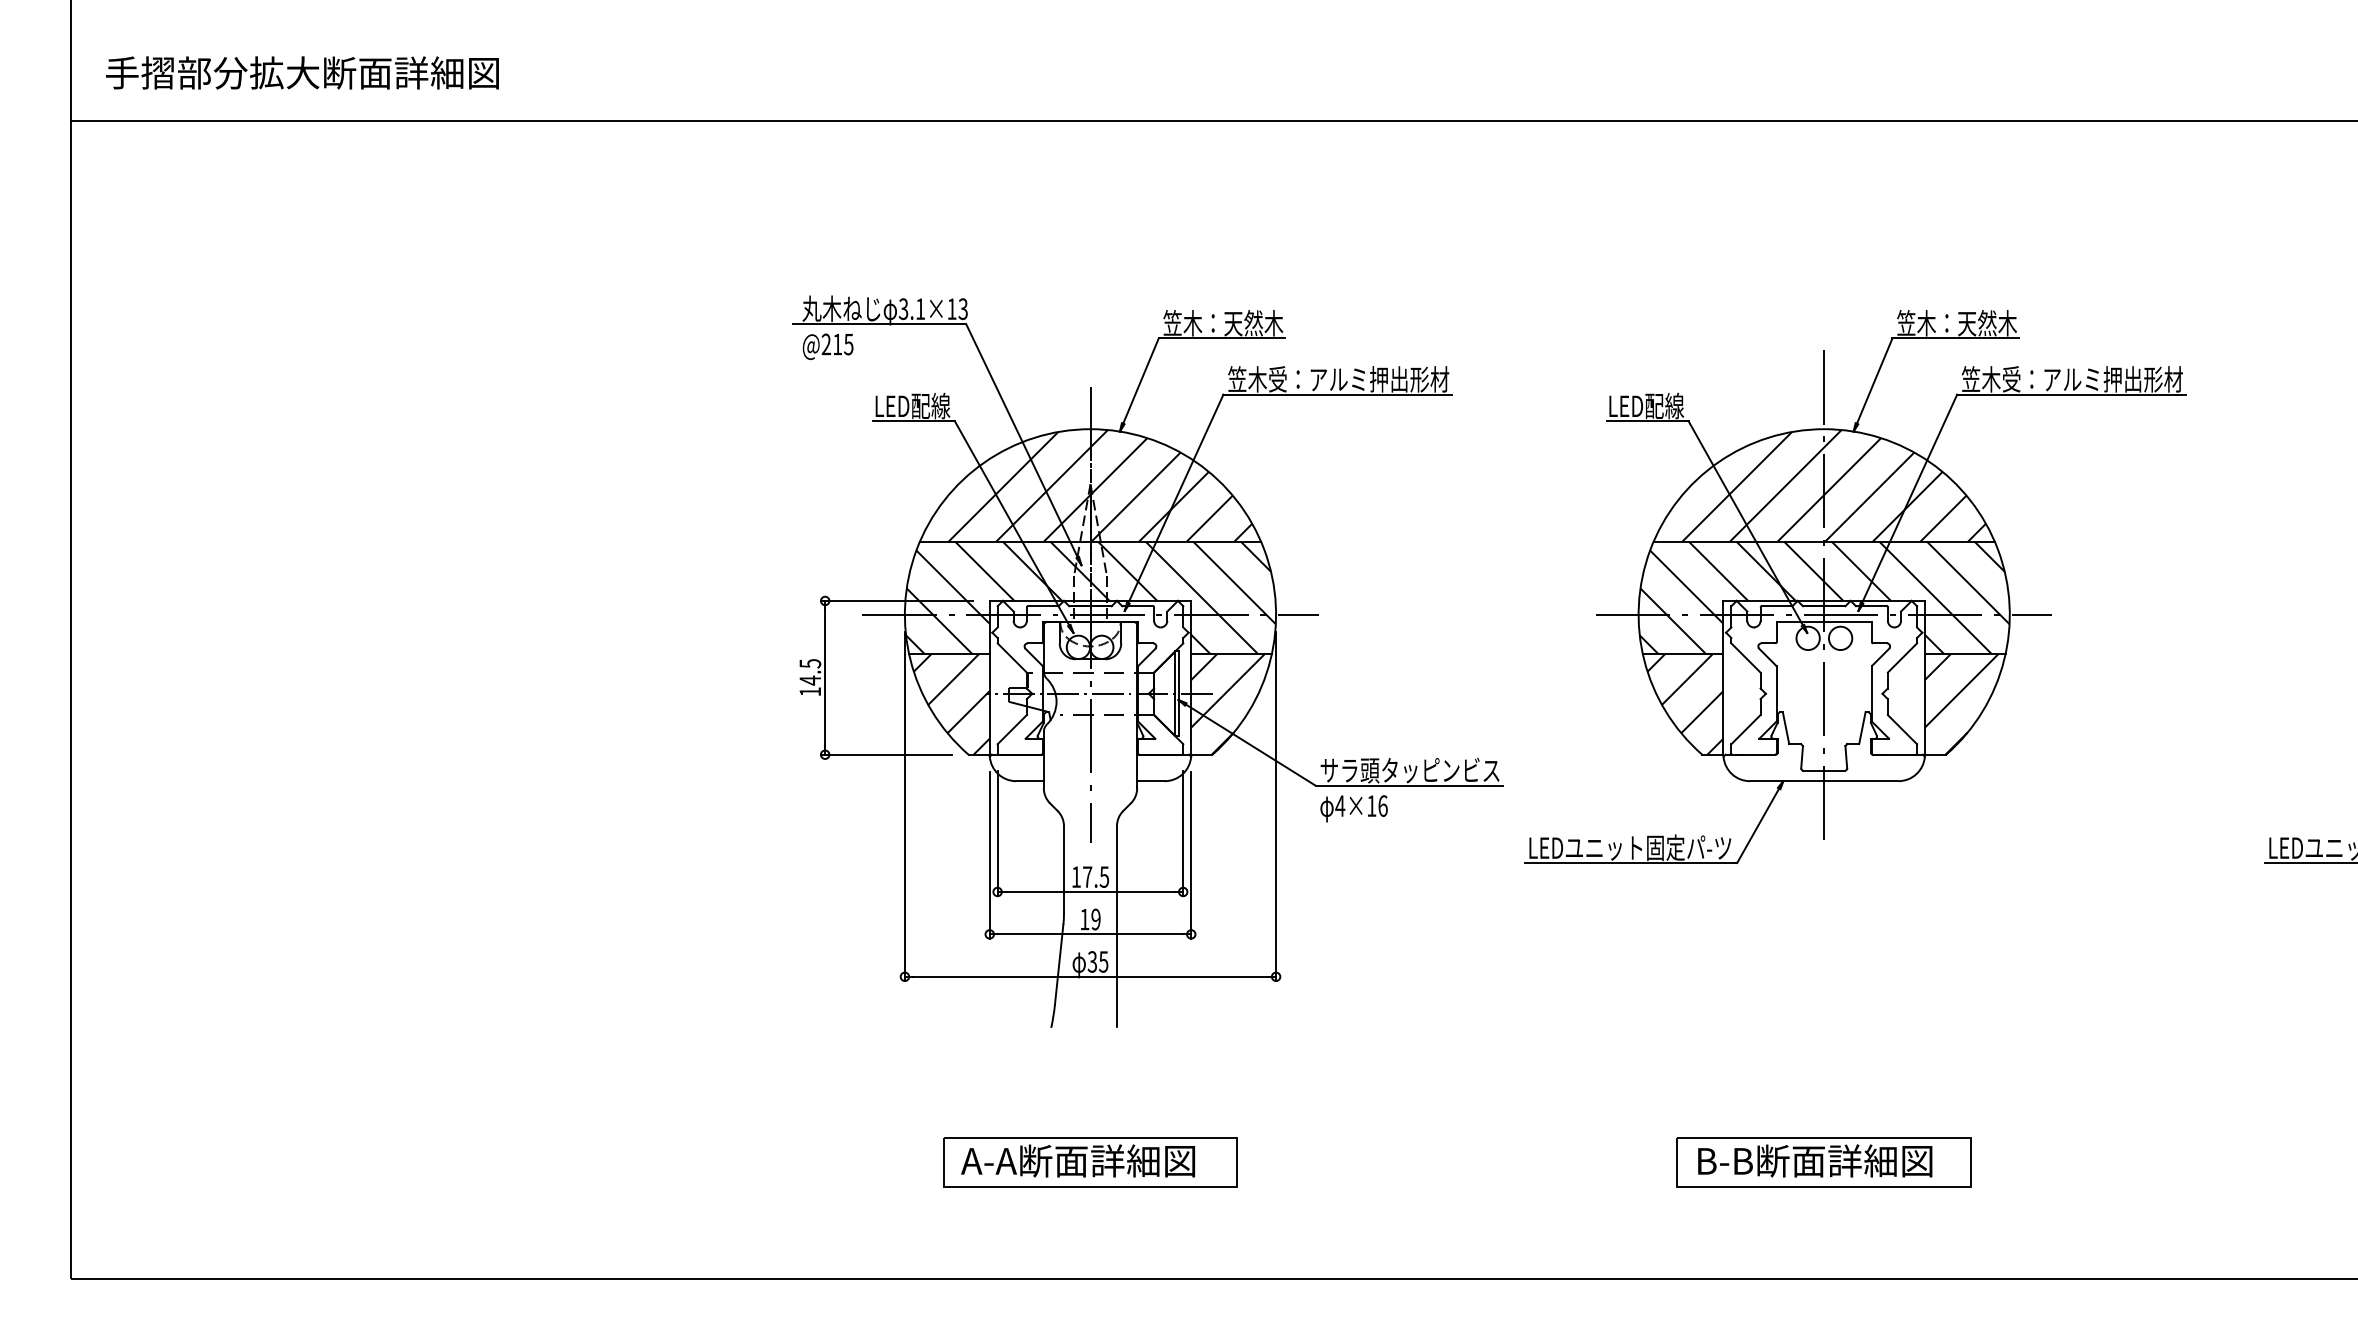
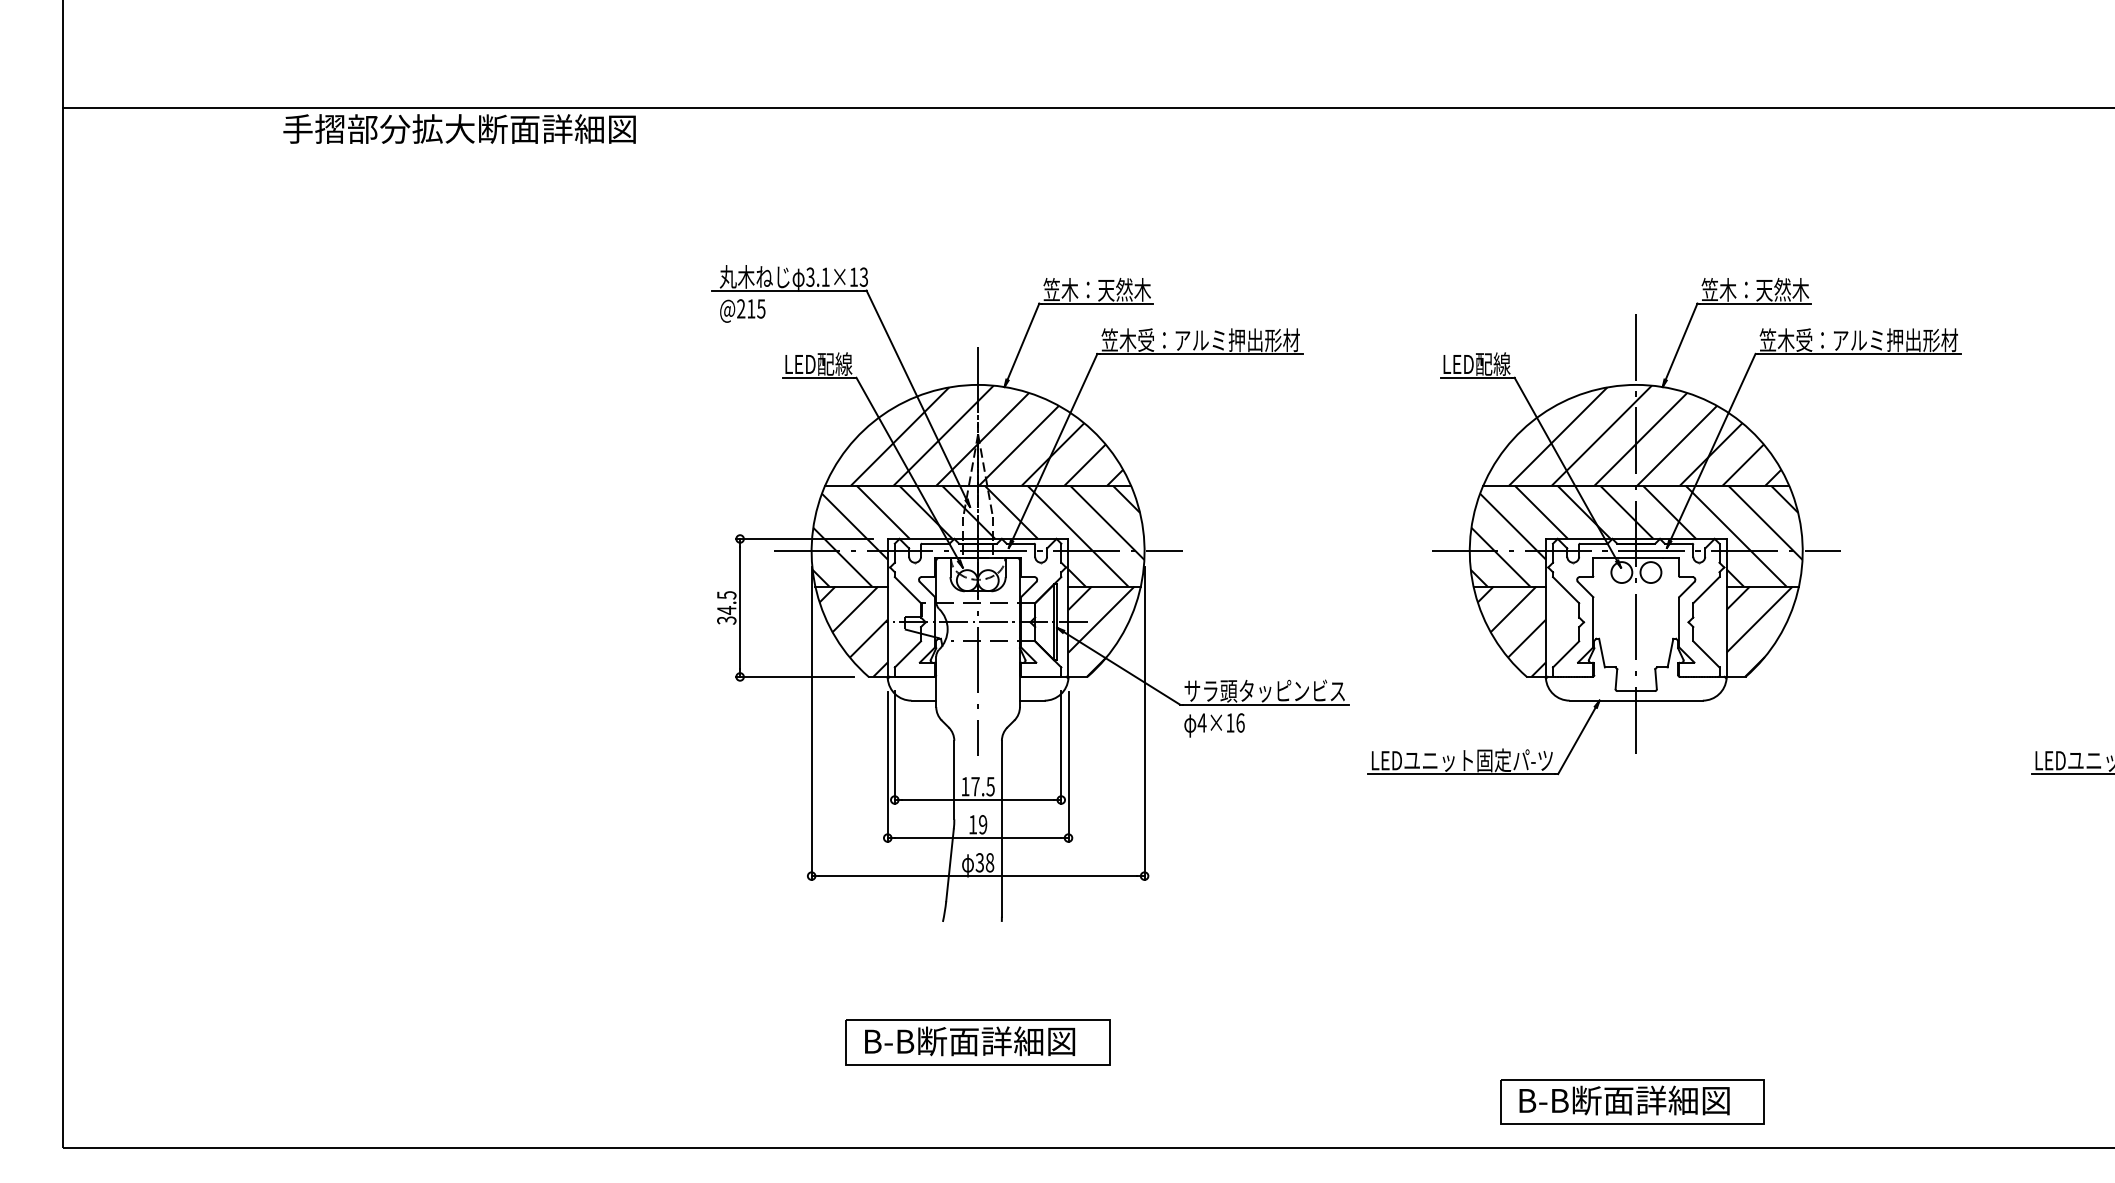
text: (302, 72) -> (459, 128), moved
text: (810, 691) -> (726, 620), 14.5 -> 34.5
text: (1103, 961) -> (989, 862), 35 -> 38
text: (1079, 1160) -> (968, 1040), A-A断面詳細図 -> B-B断面詳細図
part: (1823, 1162) -> (1632, 1101), moved

